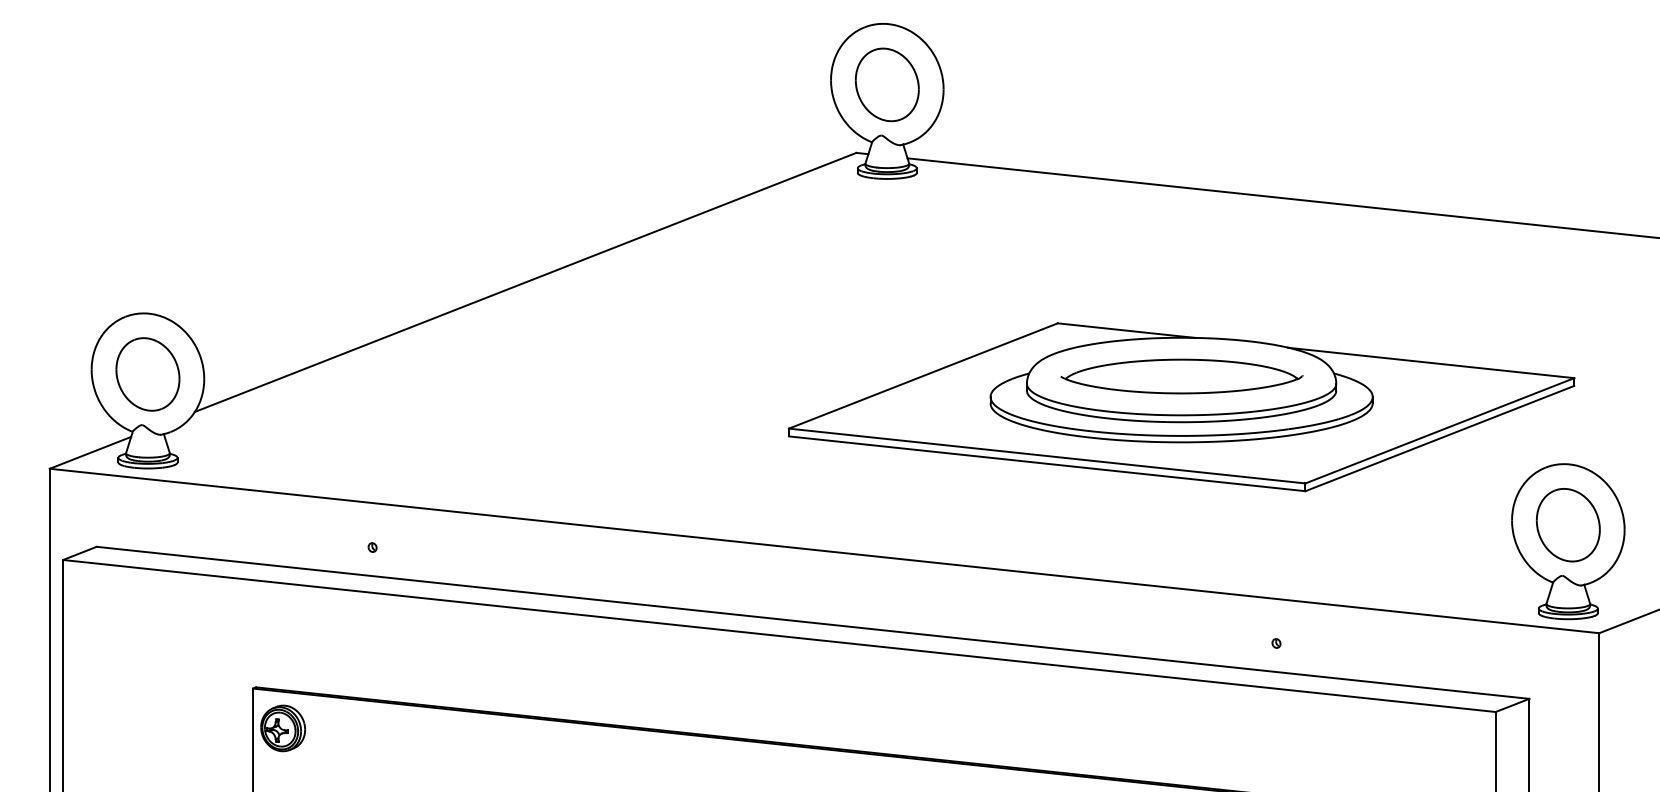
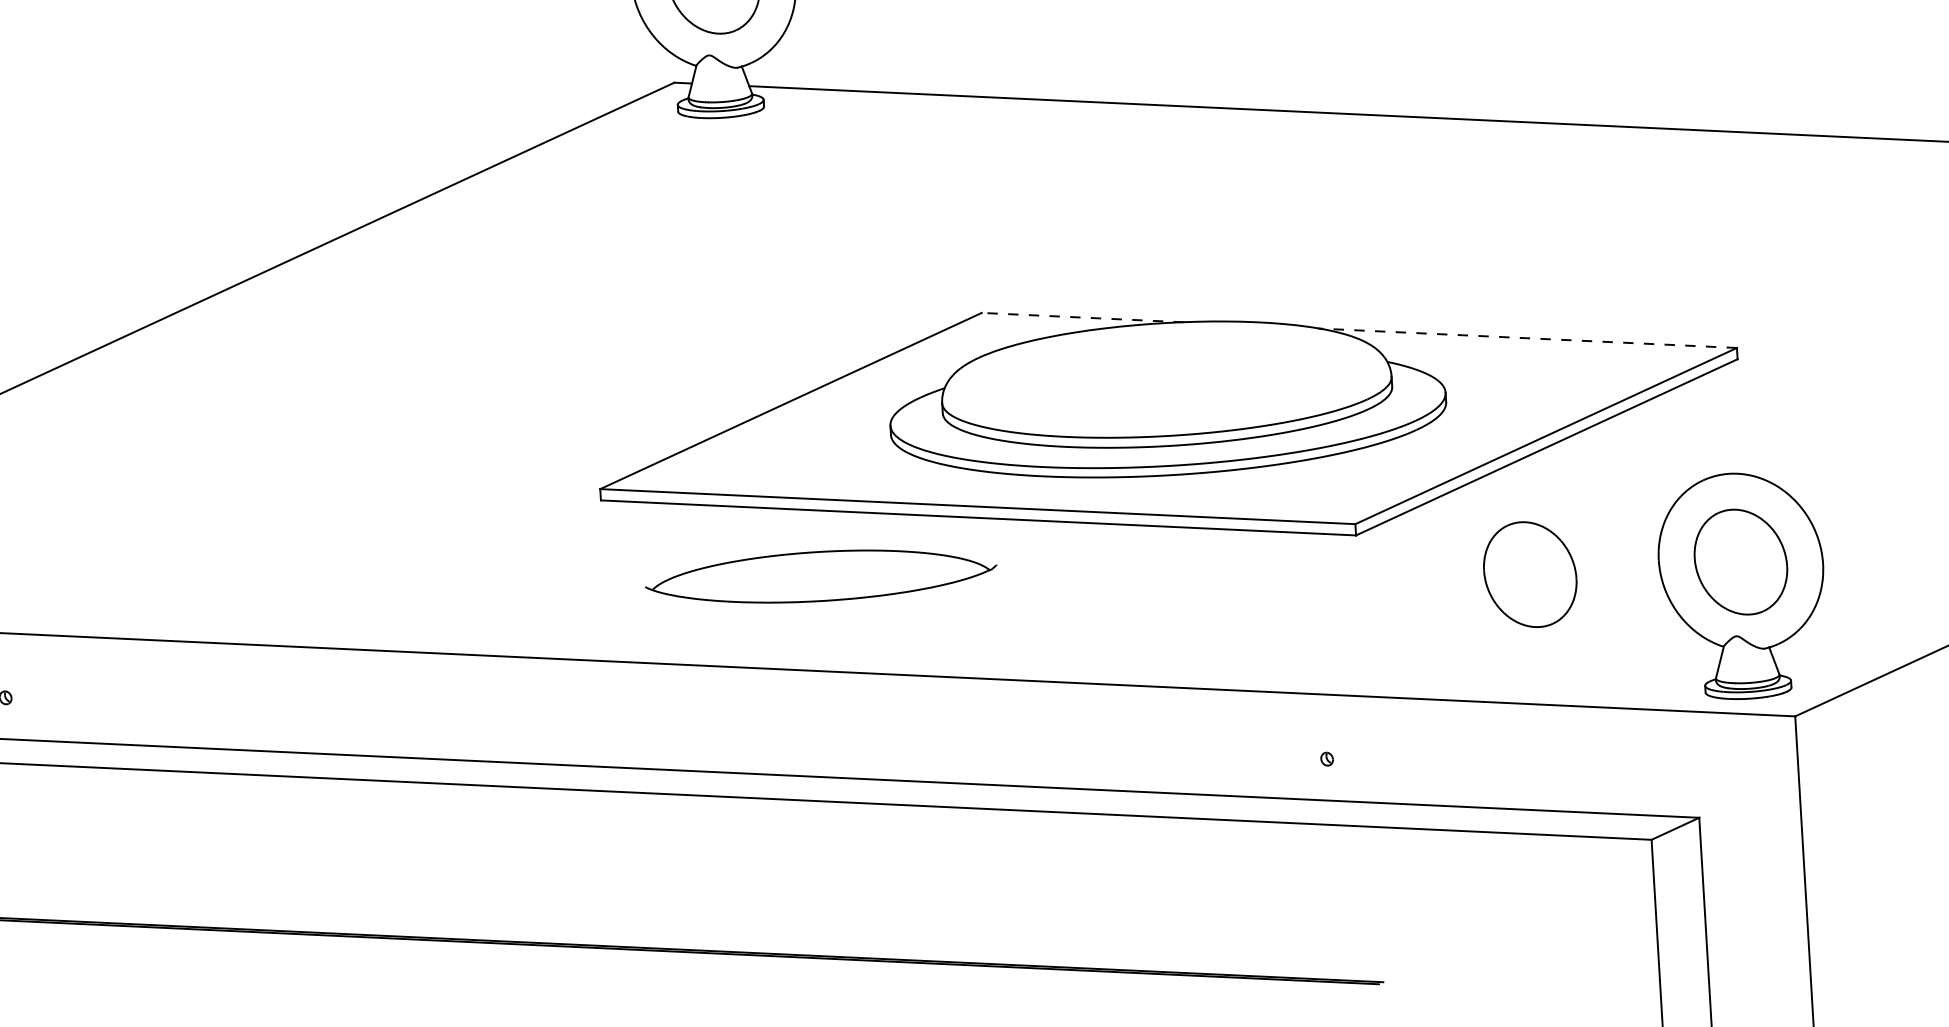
line: (1126, 330) -> (1082, 317), solid -> dashed
line: (1430, 362) -> (1526, 337), solid -> dashed
part: (1181, 376) -> (820, 576), moved
part: (1422, 525) -> (1529, 575), added

